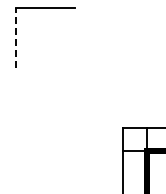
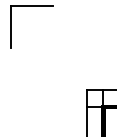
line: (15, 38) -> (10, 27), dashed -> solid

